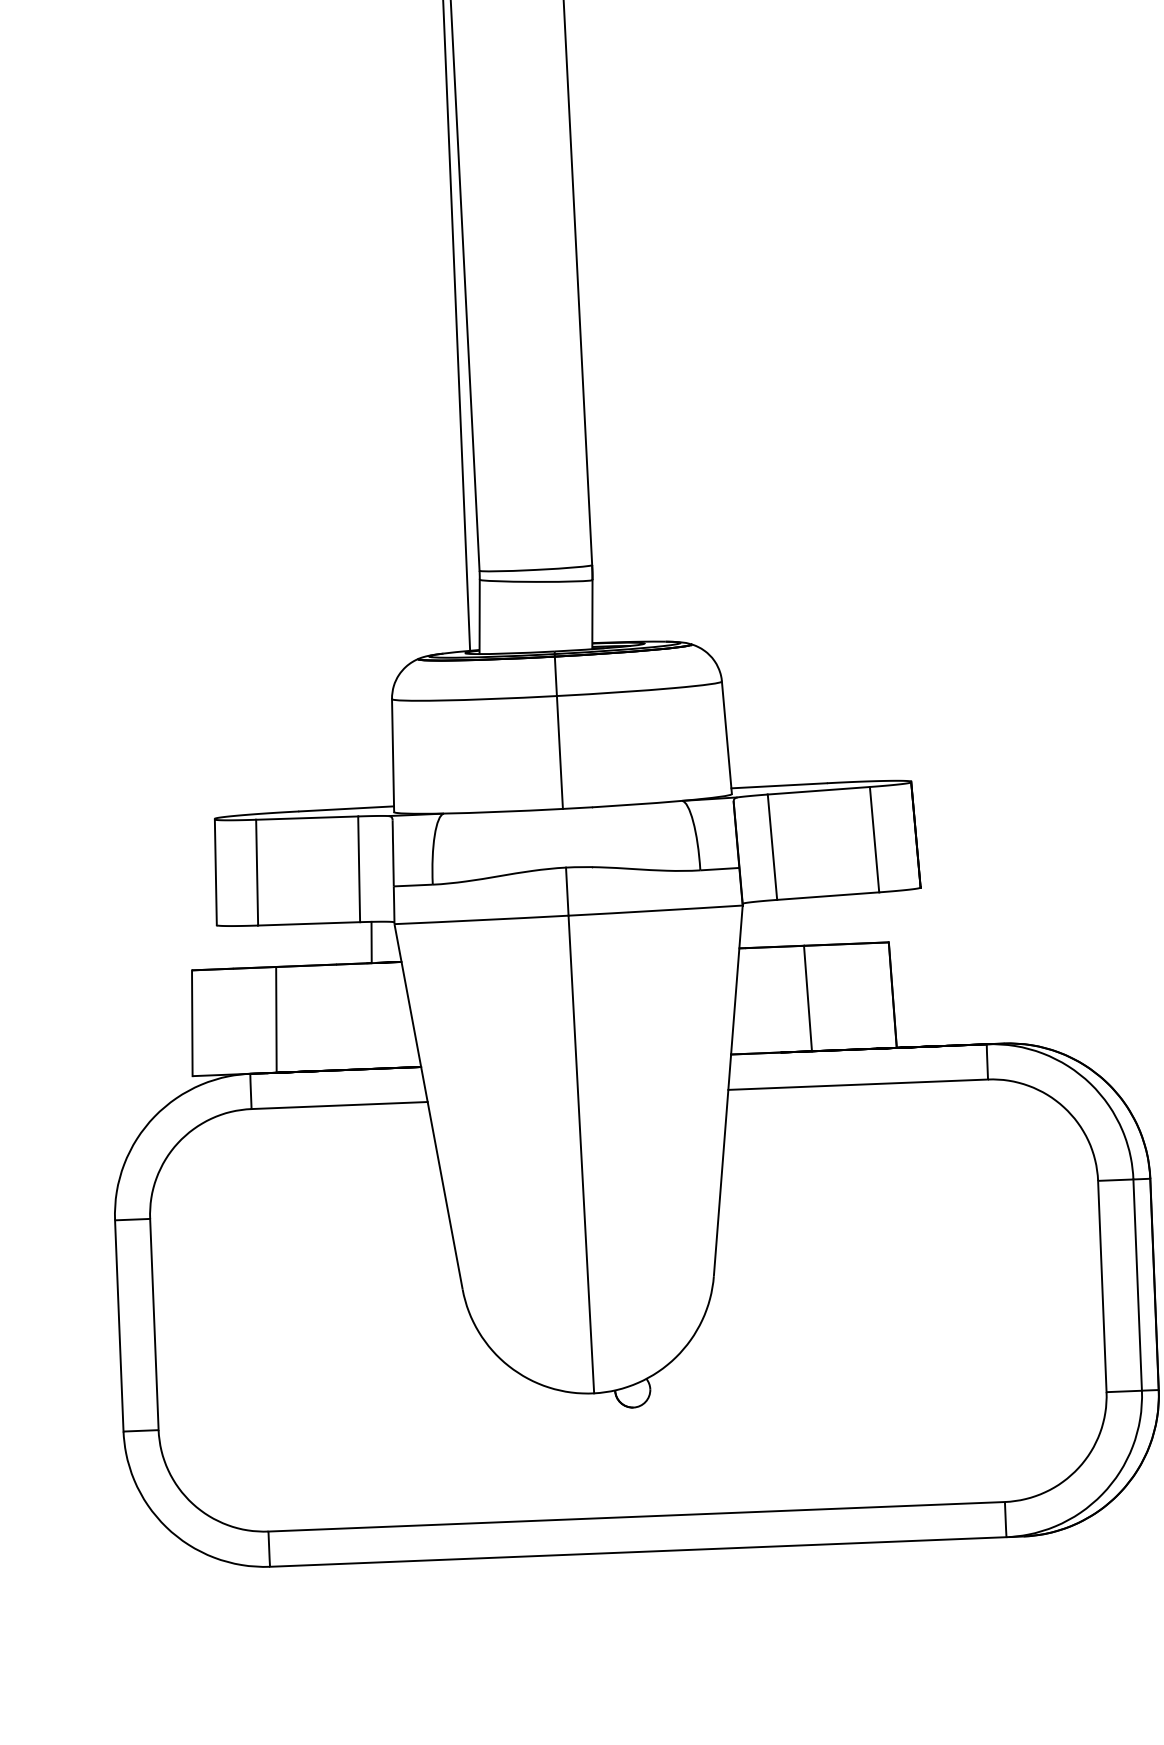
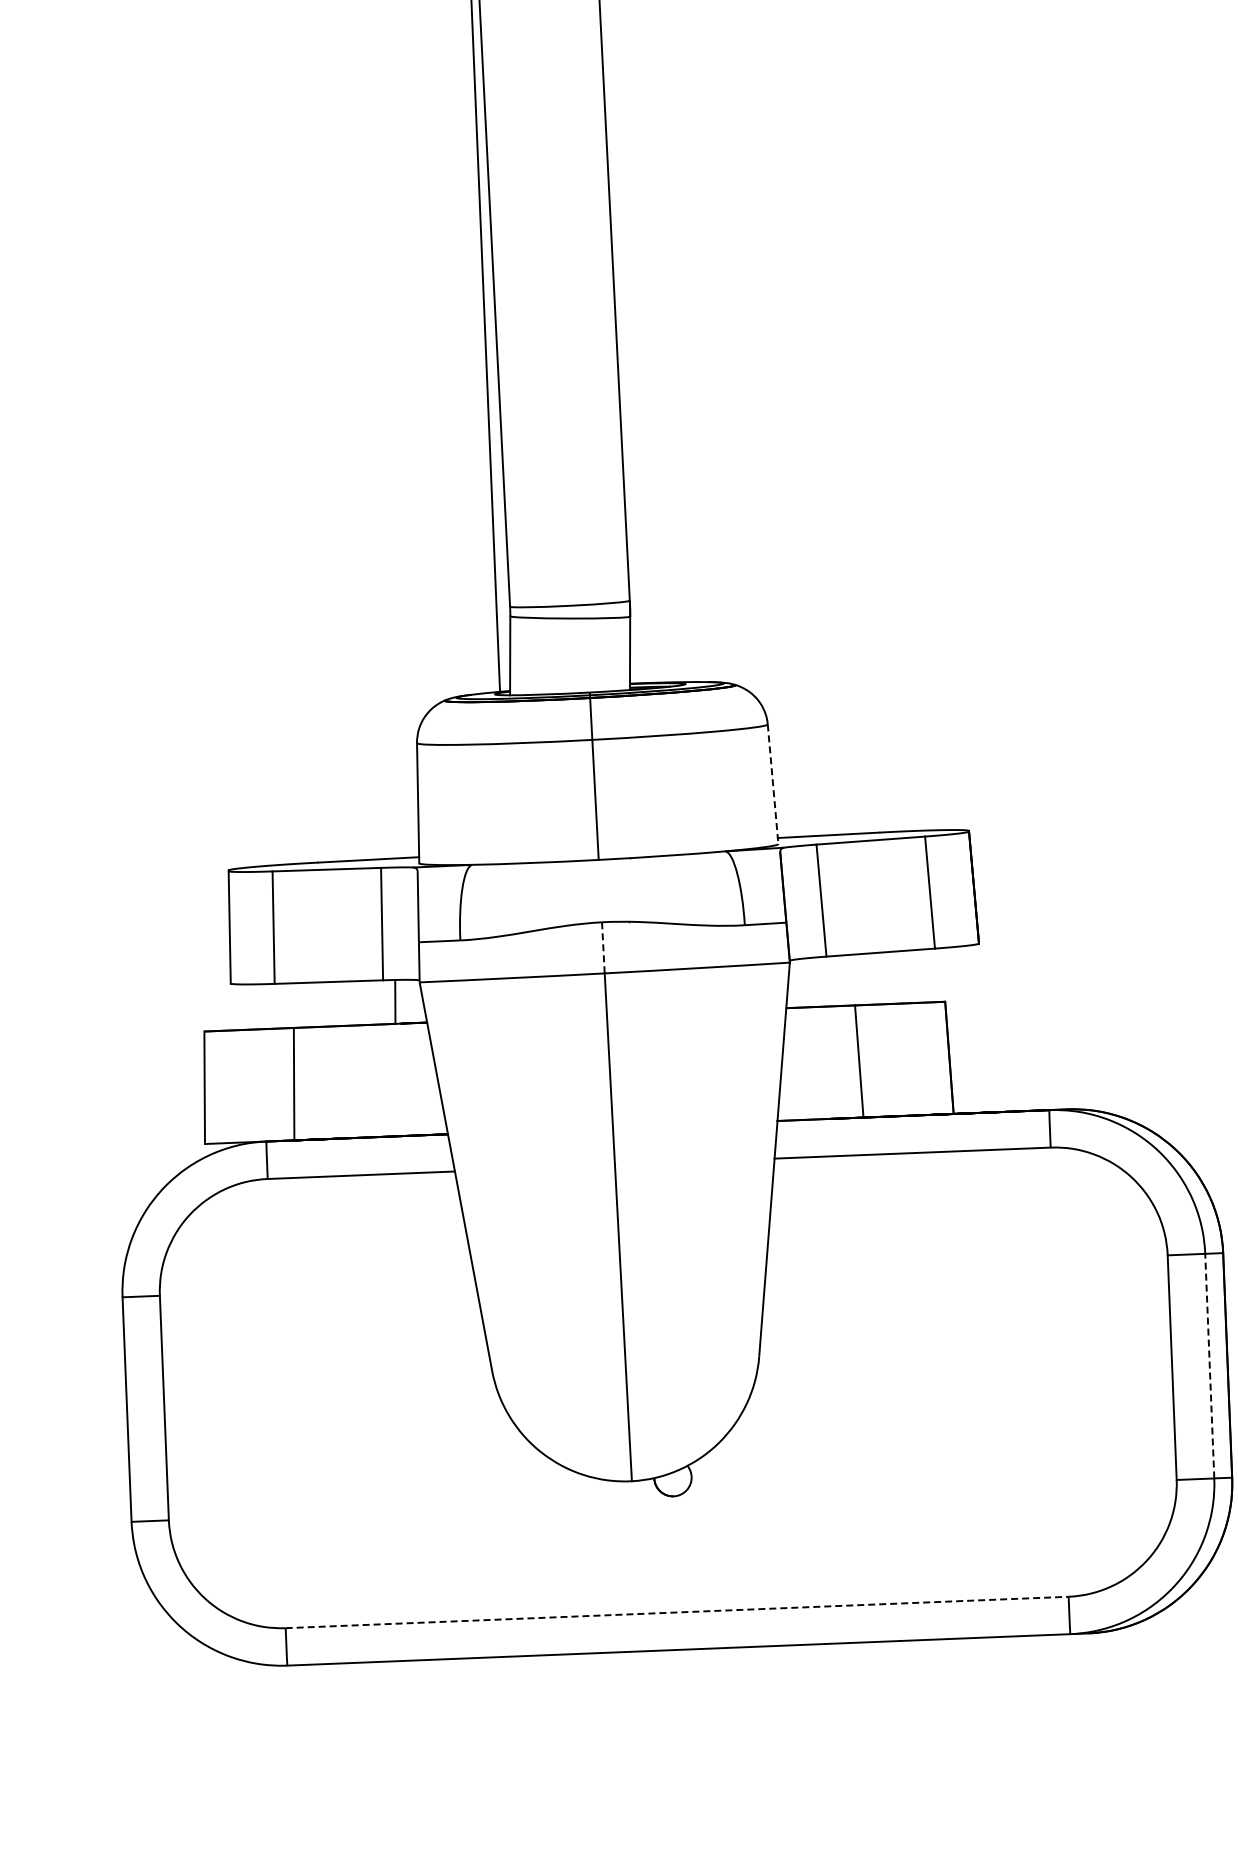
line: (727, 737) -> (773, 784), solid -> dashed
line: (567, 891) -> (603, 947), solid -> dashed
line: (1137, 1284) -> (1209, 1365), solid -> dashed
line: (637, 1516) -> (677, 1612), solid -> dashed

